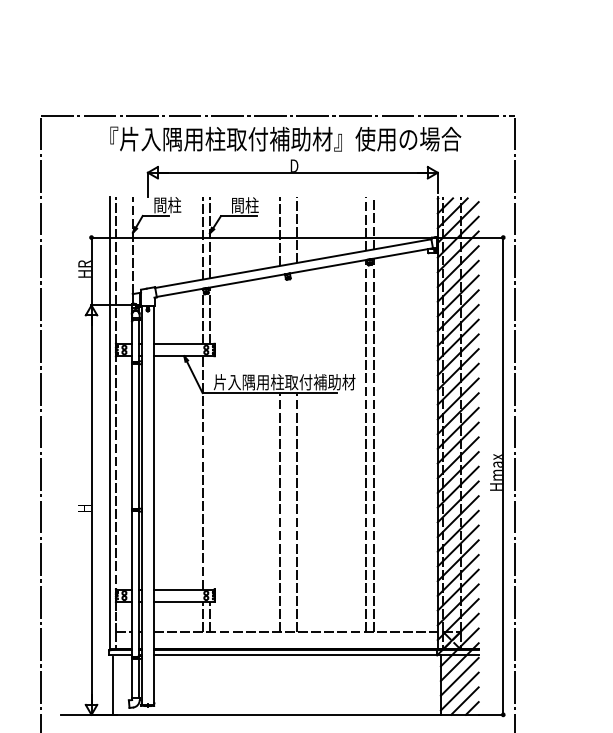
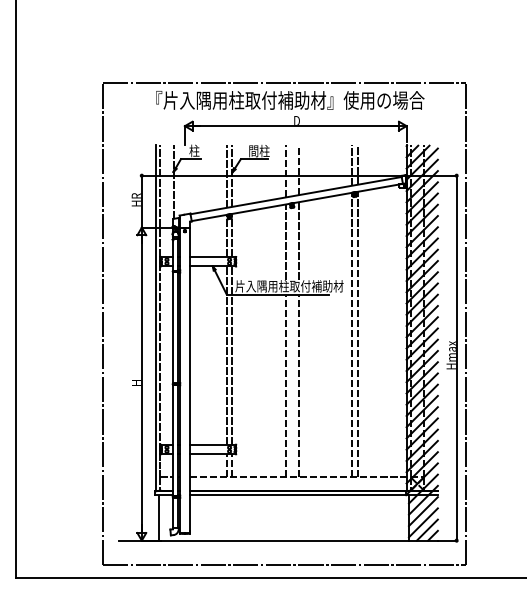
text: (166, 204) -> (199, 150), 間柱 -> 柱
line: (296, 322) -> (298, 240), added
line: (279, 323) -> (285, 241), added
line: (210, 472) -> (232, 355), added

